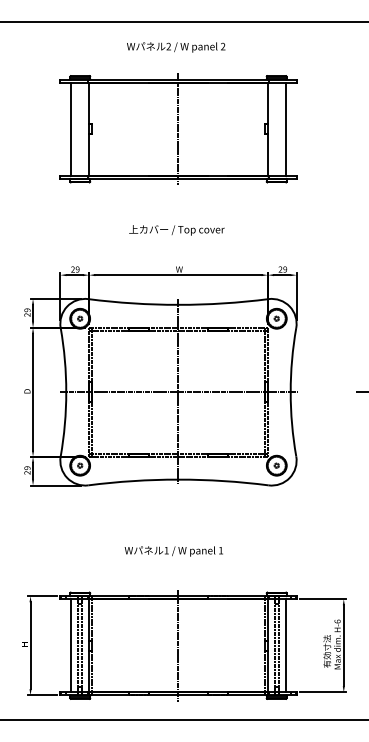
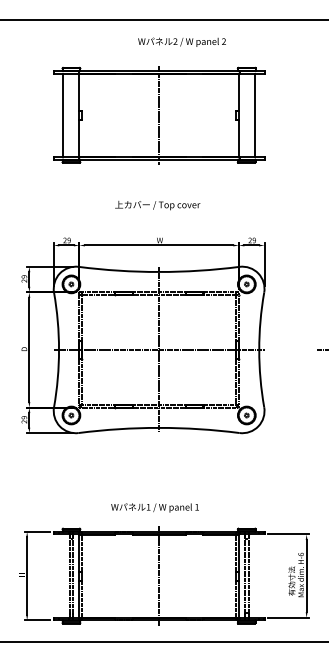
text: (175, 46) -> (181, 41), moved
text: (173, 550) -> (154, 507), moved
line: (71, 645) -> (63, 575), removed
line: (285, 645) -> (254, 575), removed

